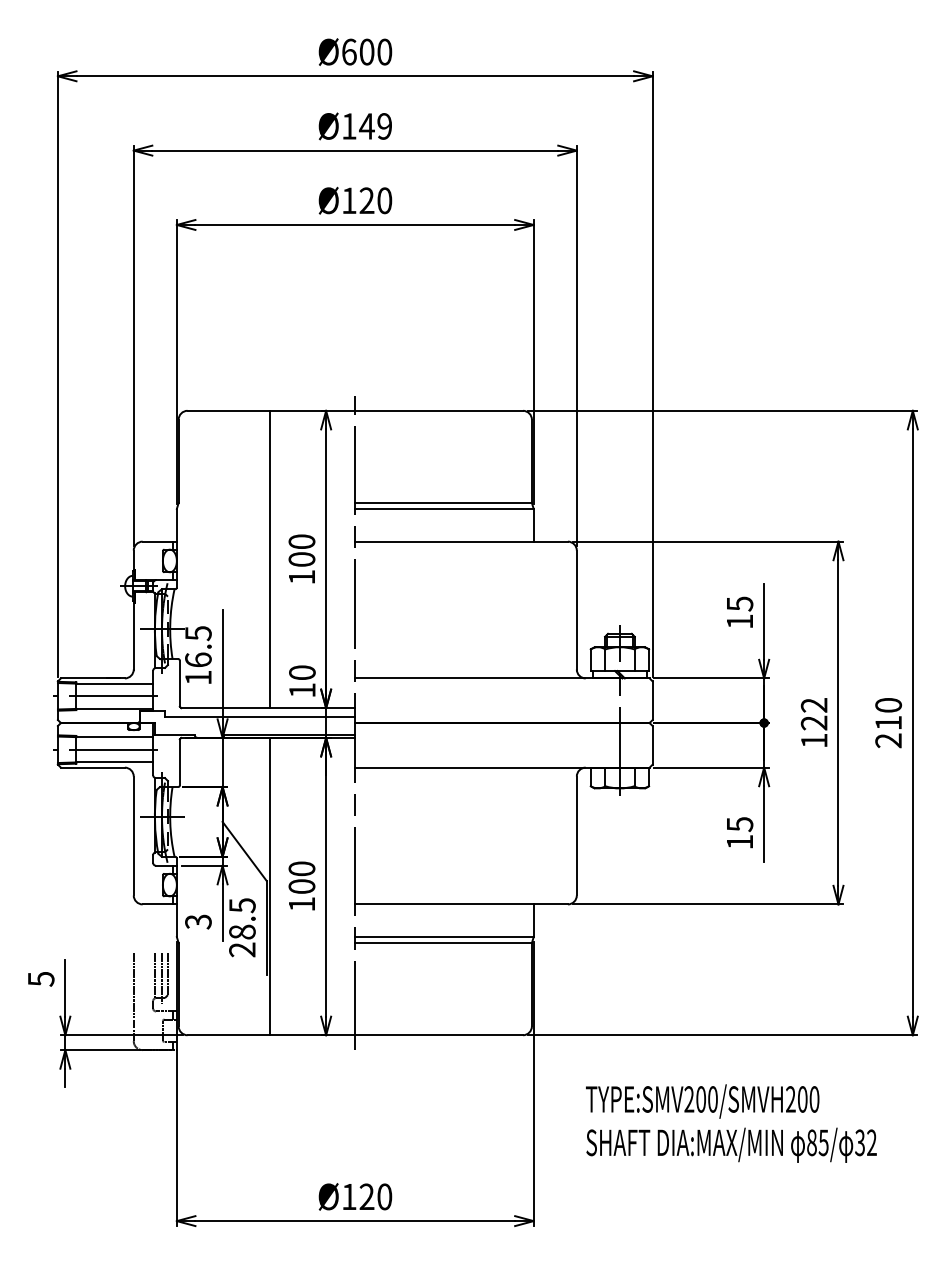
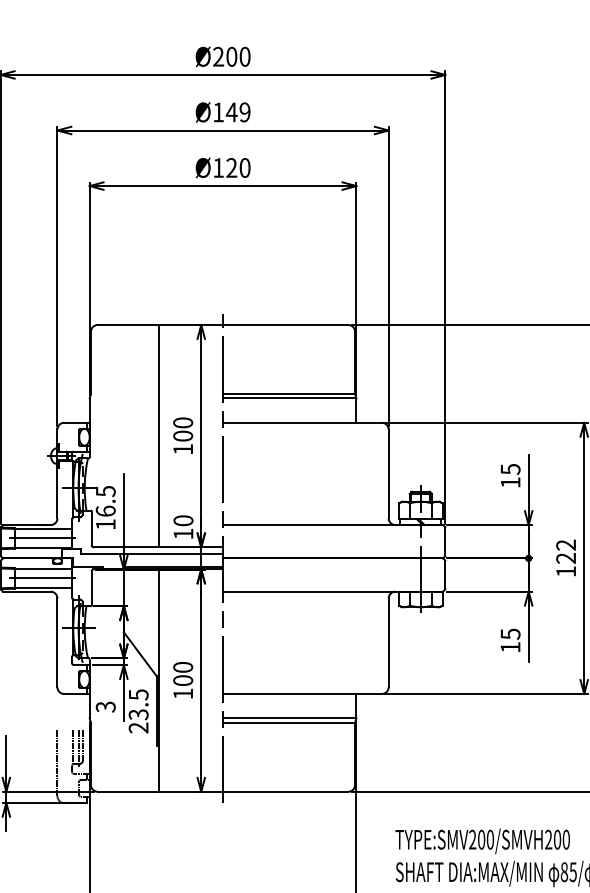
text: (349, 51) -> (218, 56), Ø600 -> Ø200
text: (242, 931) -> (138, 714), 28.5 -> 23.5

